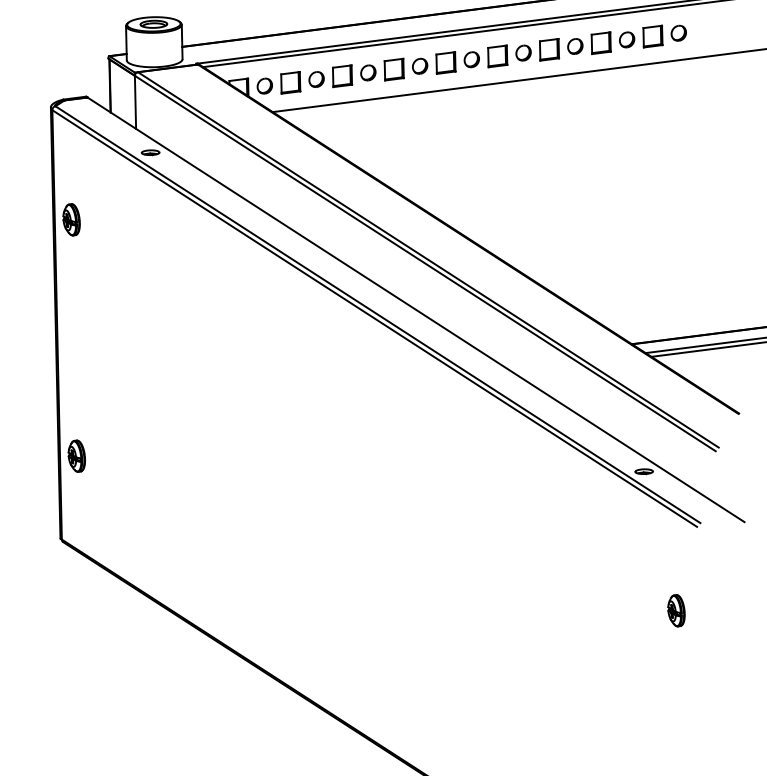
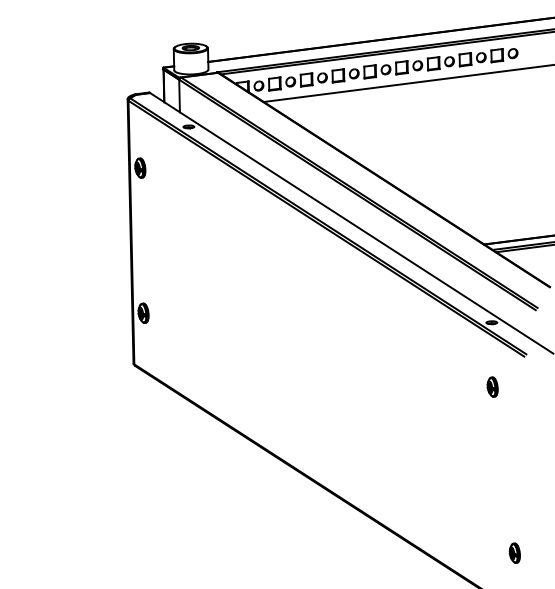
part: (676, 609) -> (492, 386), moved

